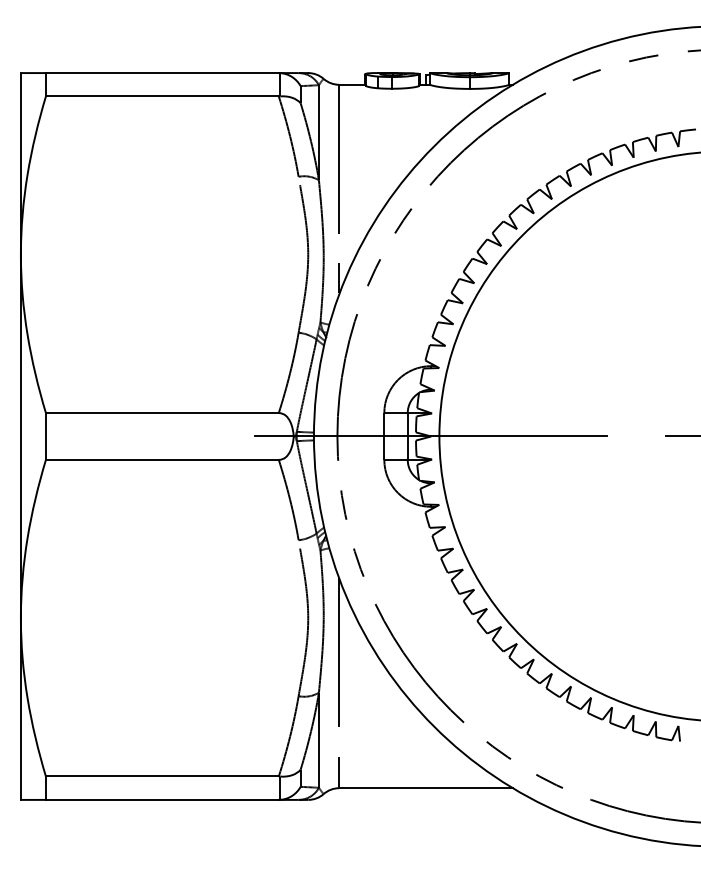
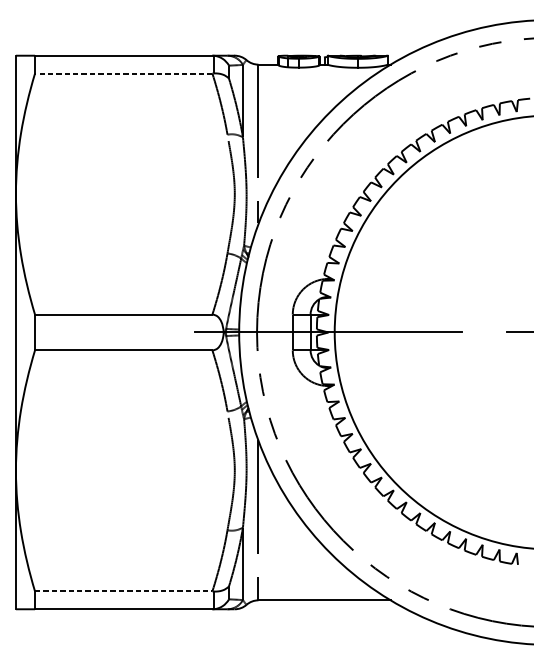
line: (161, 96) -> (123, 73), solid -> dashed
line: (162, 776) -> (123, 591), solid -> dashed

